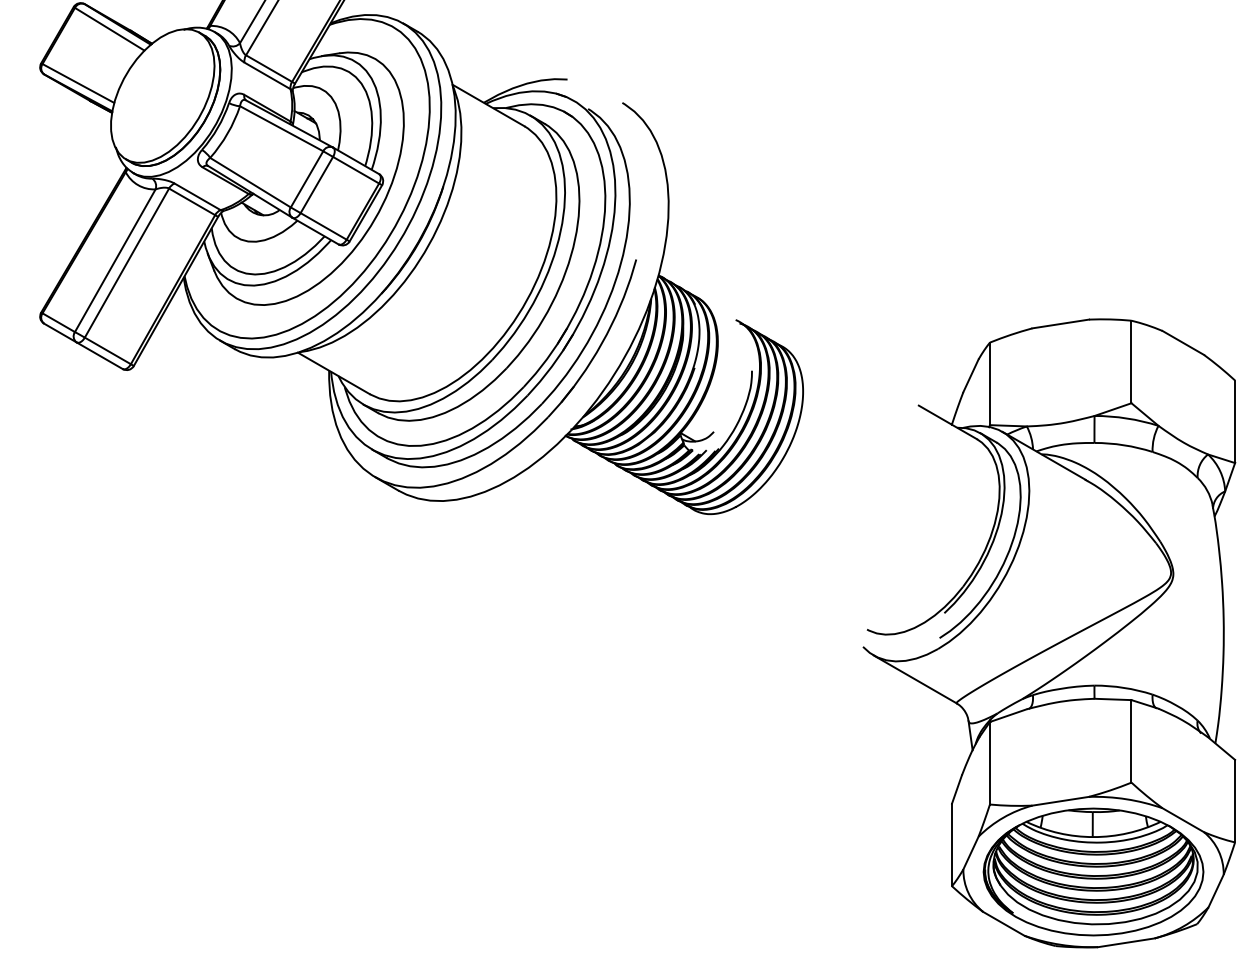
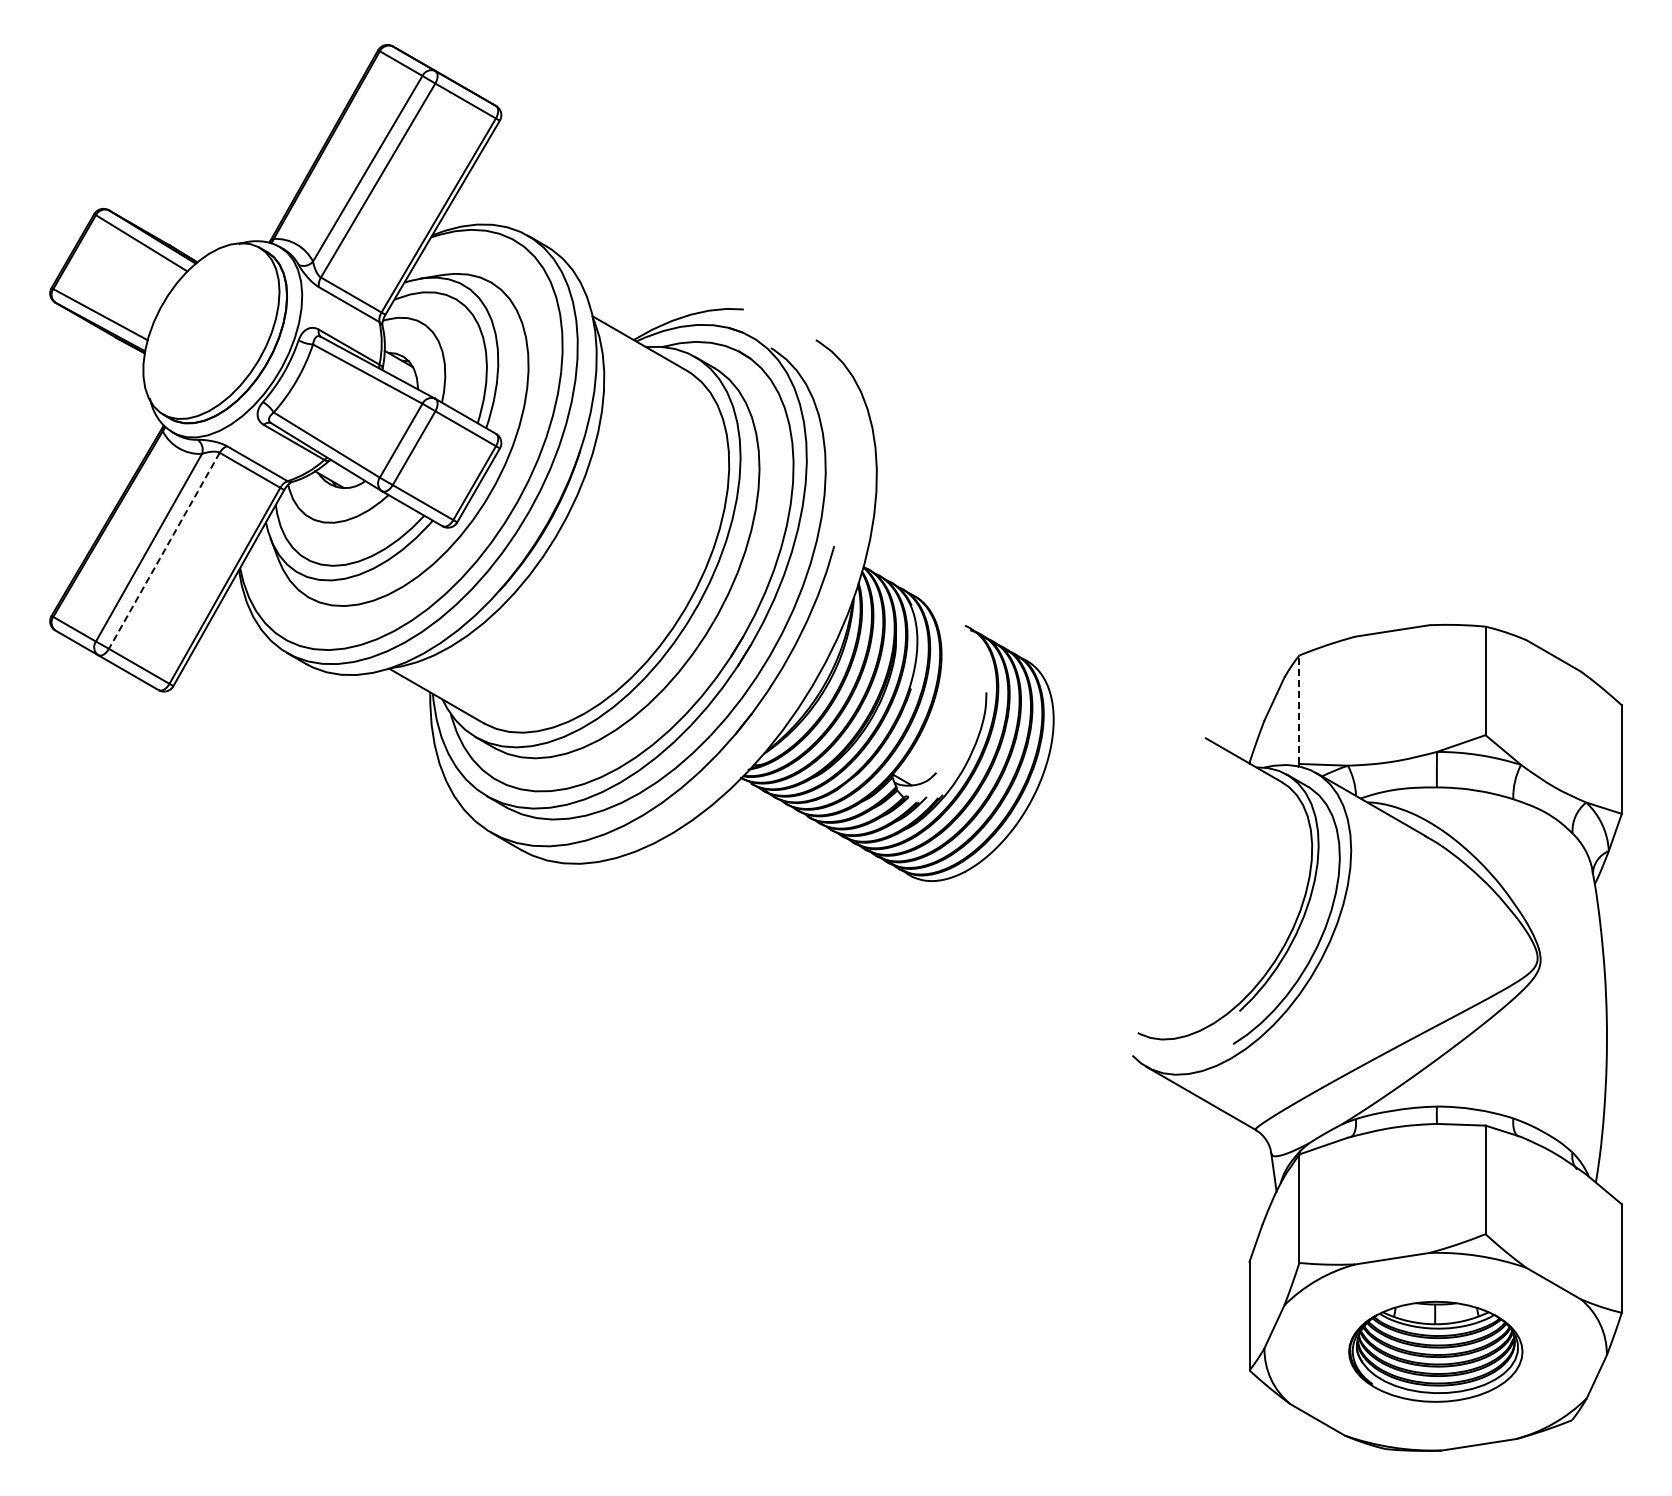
line: (127, 262) -> (164, 550), solid -> dashed
line: (990, 383) -> (1299, 709), solid -> dashed
part: (1093, 871) -> (1435, 1351), size x0.6

